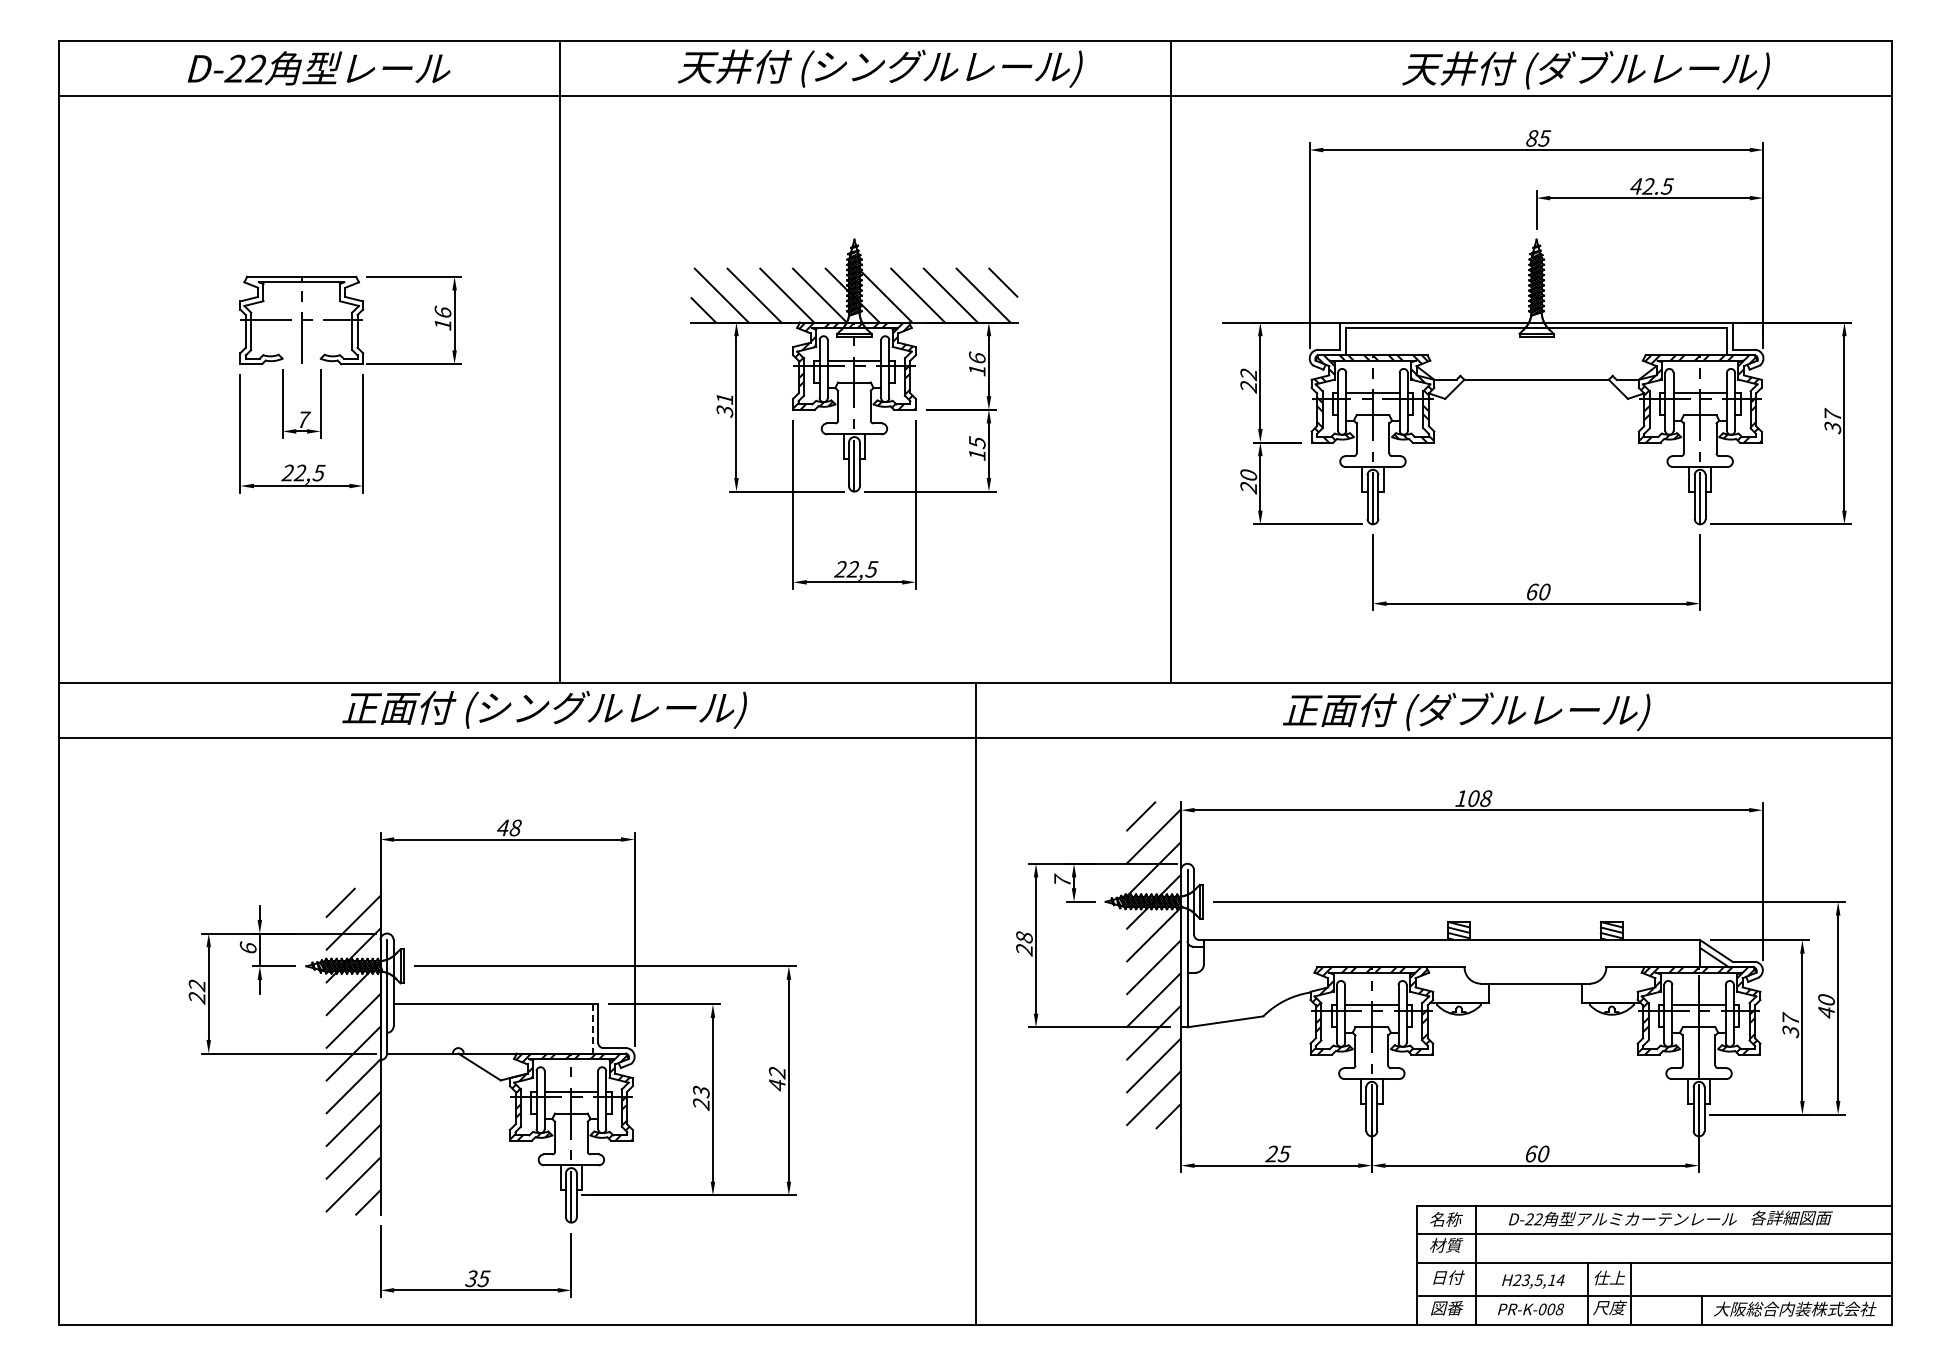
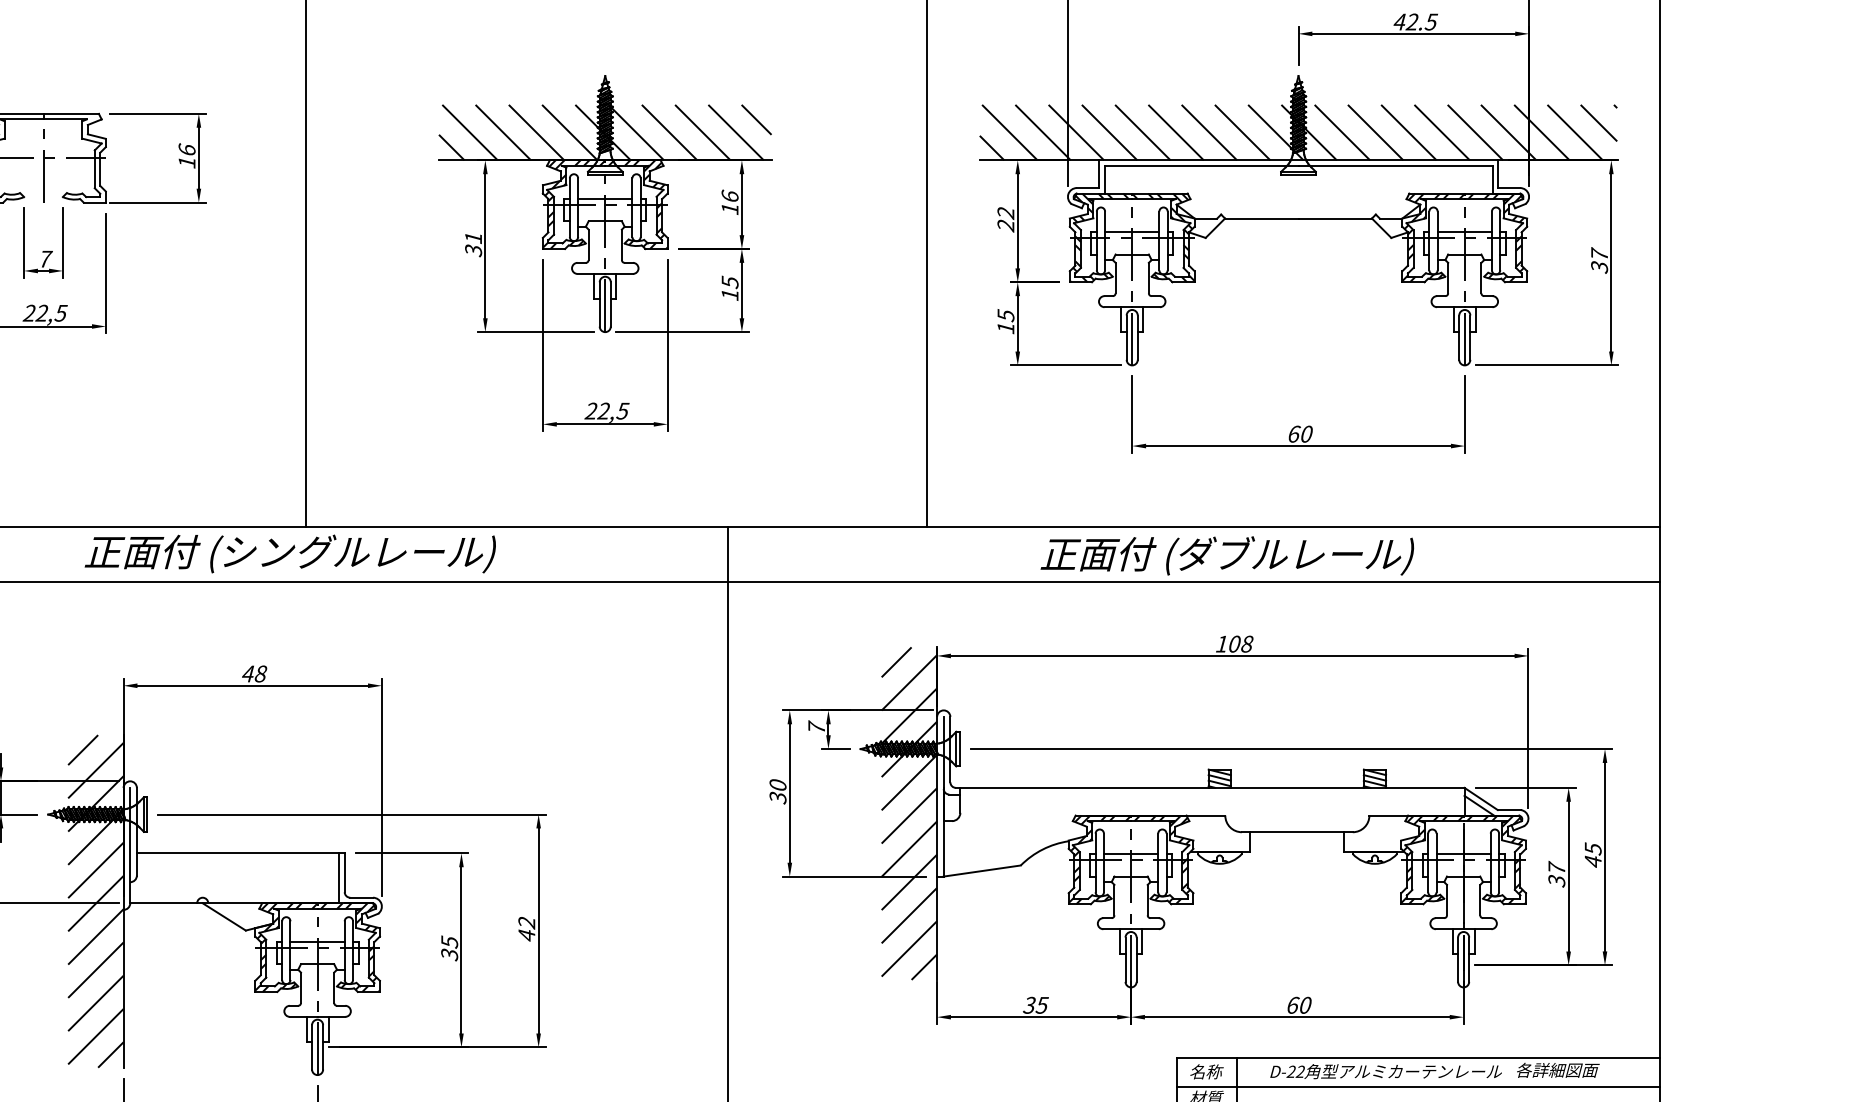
hatch: (1536, 295) -> (1298, 132), added
text: (1248, 481) -> (1005, 321), 20 -> 15
text: (1024, 943) -> (778, 791), 28 -> 30
text: (1826, 999) -> (1593, 848), 40 -> 45
line: (592, 1029) -> (339, 878), dashed -> solid
text: (701, 1098) -> (449, 948), 23 -> 35
text: (1271, 1154) -> (1029, 1005), 25 -> 35

